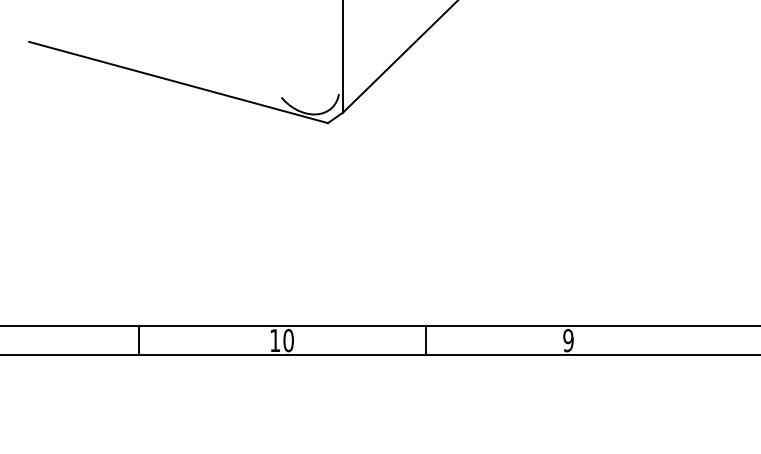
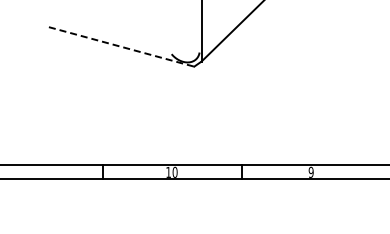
line: (180, 83) -> (122, 47), solid -> dashed

